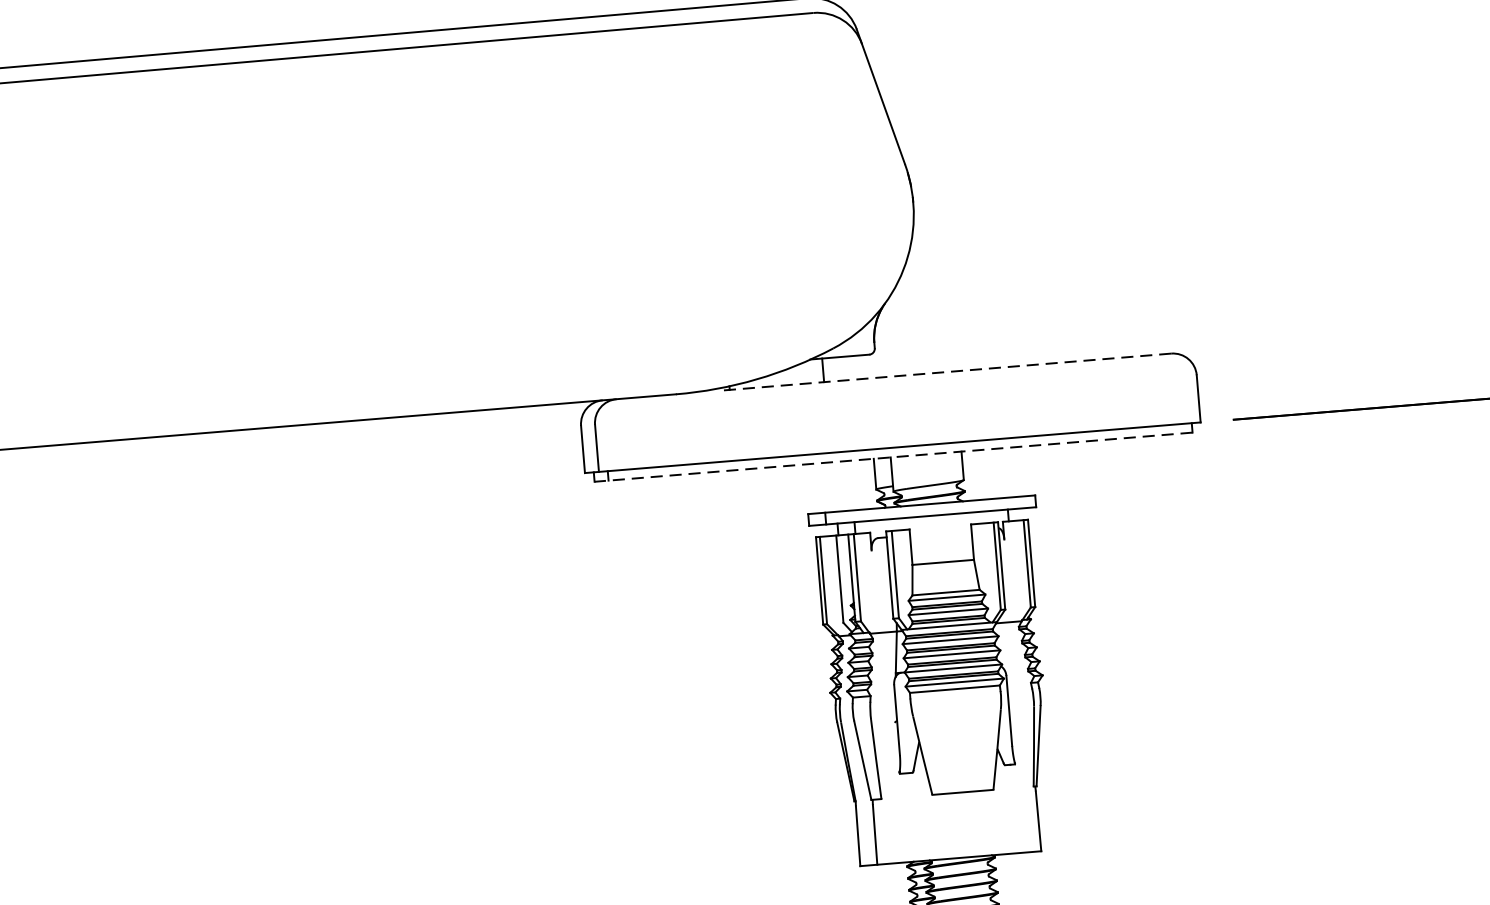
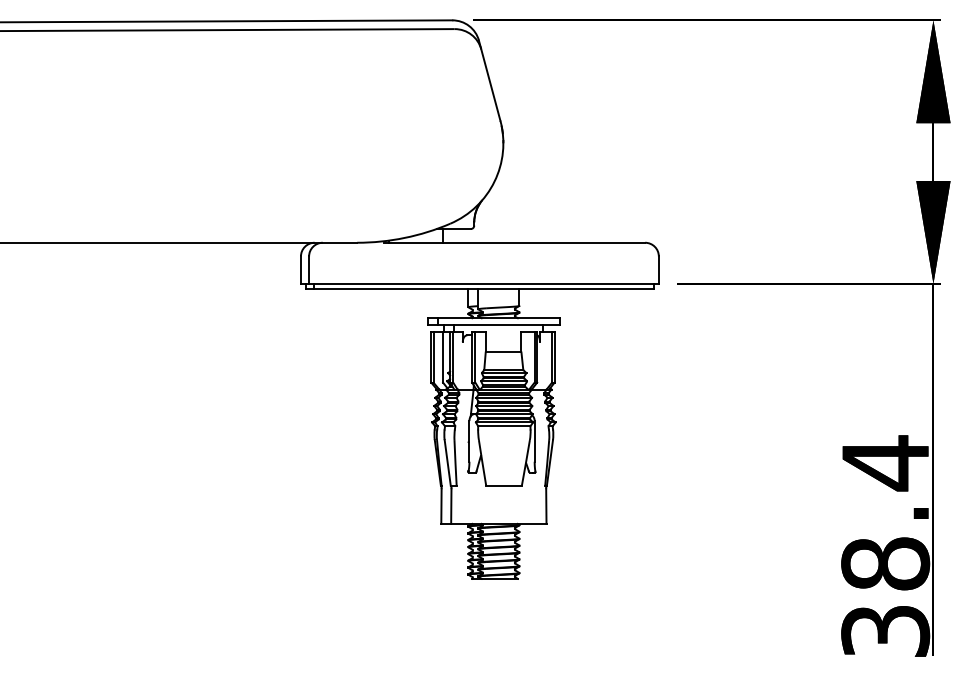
line: (946, 371) -> (514, 242), dashed -> solid
line: (892, 457) -> (479, 289), dashed -> solid

